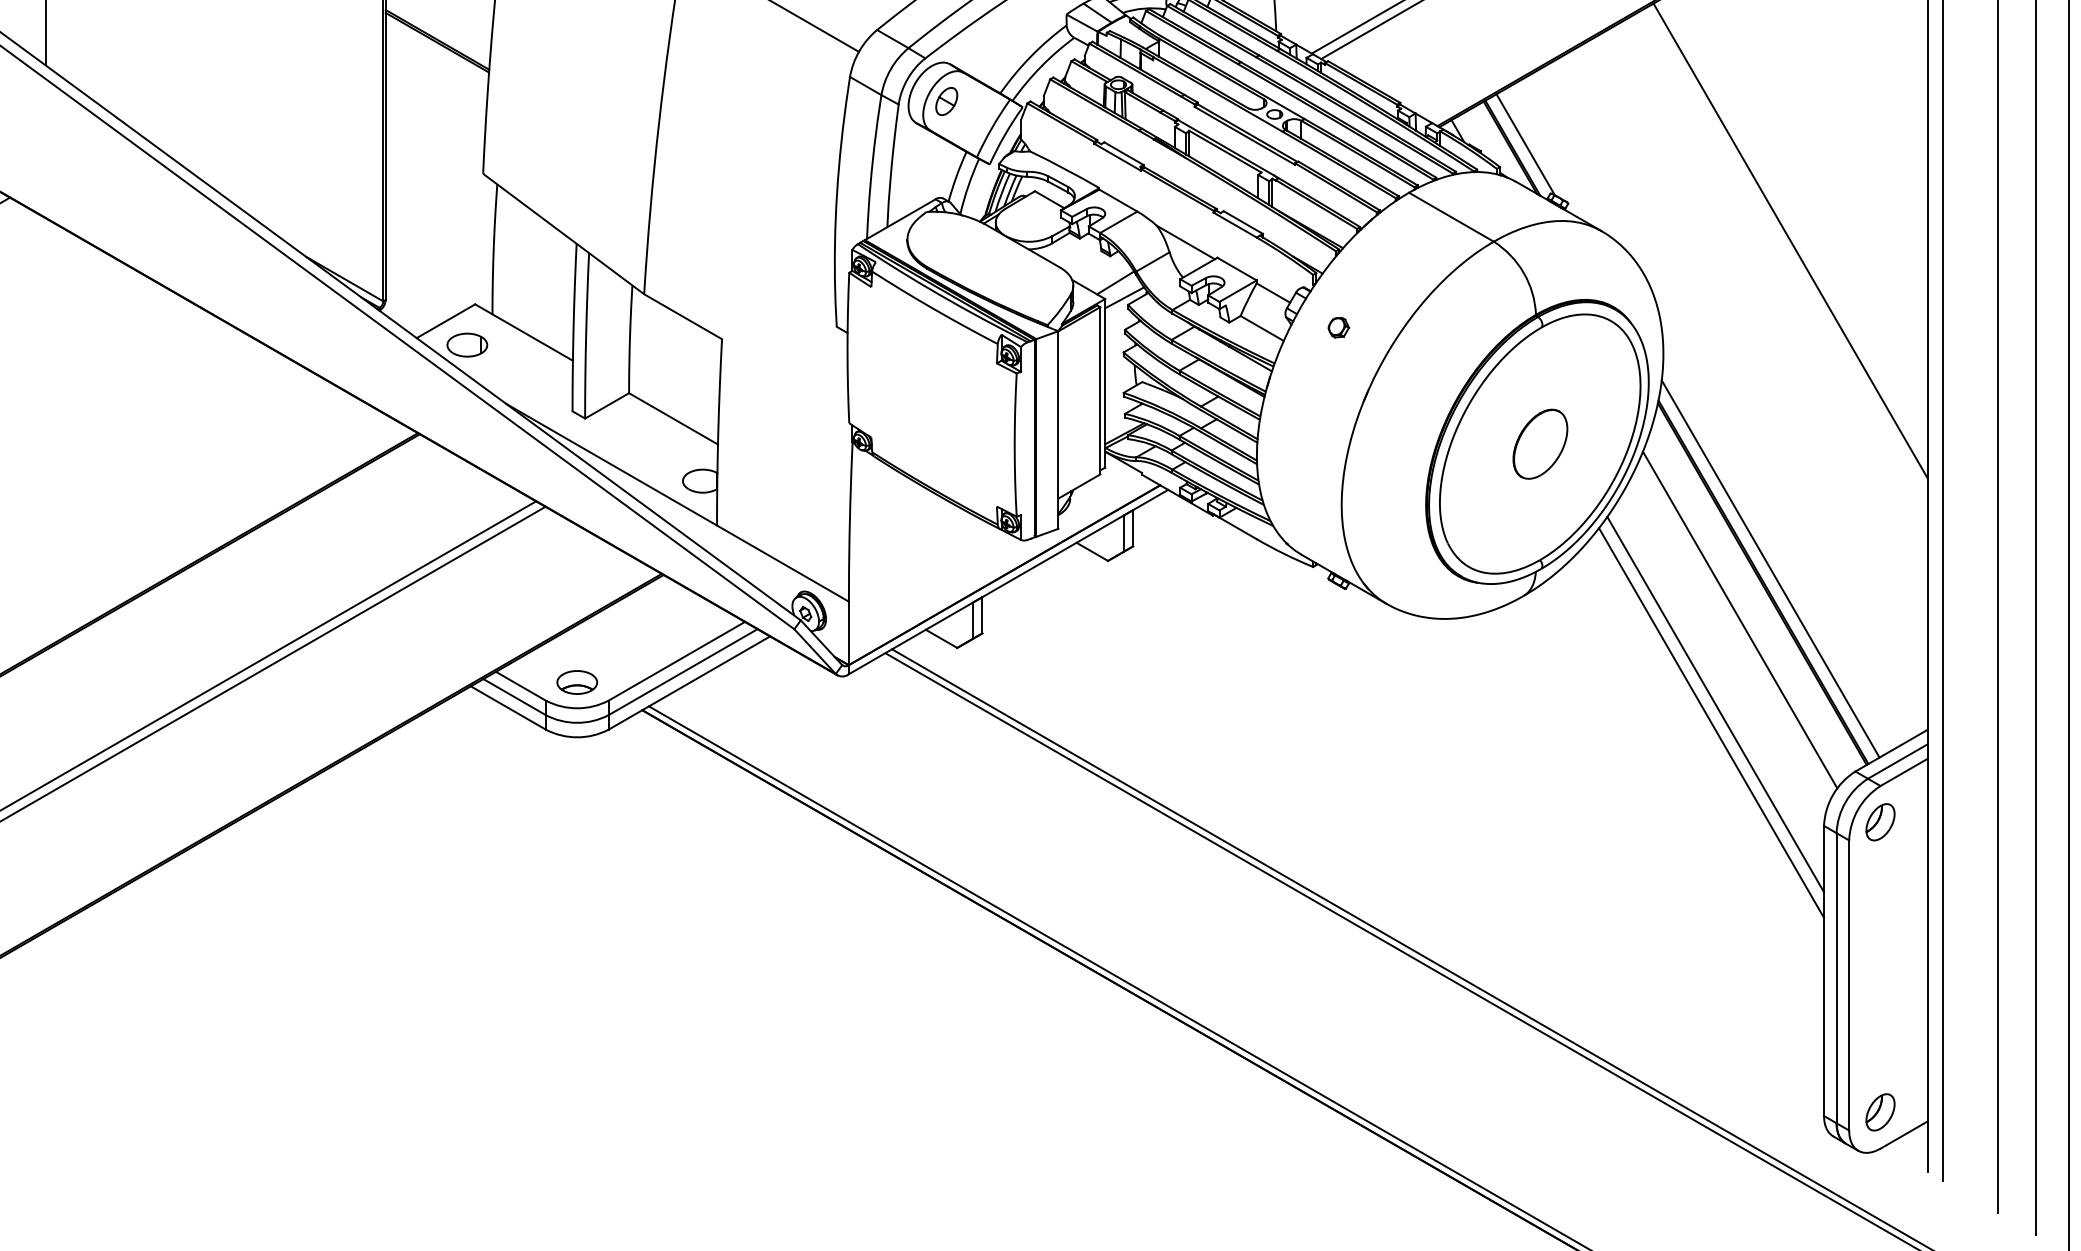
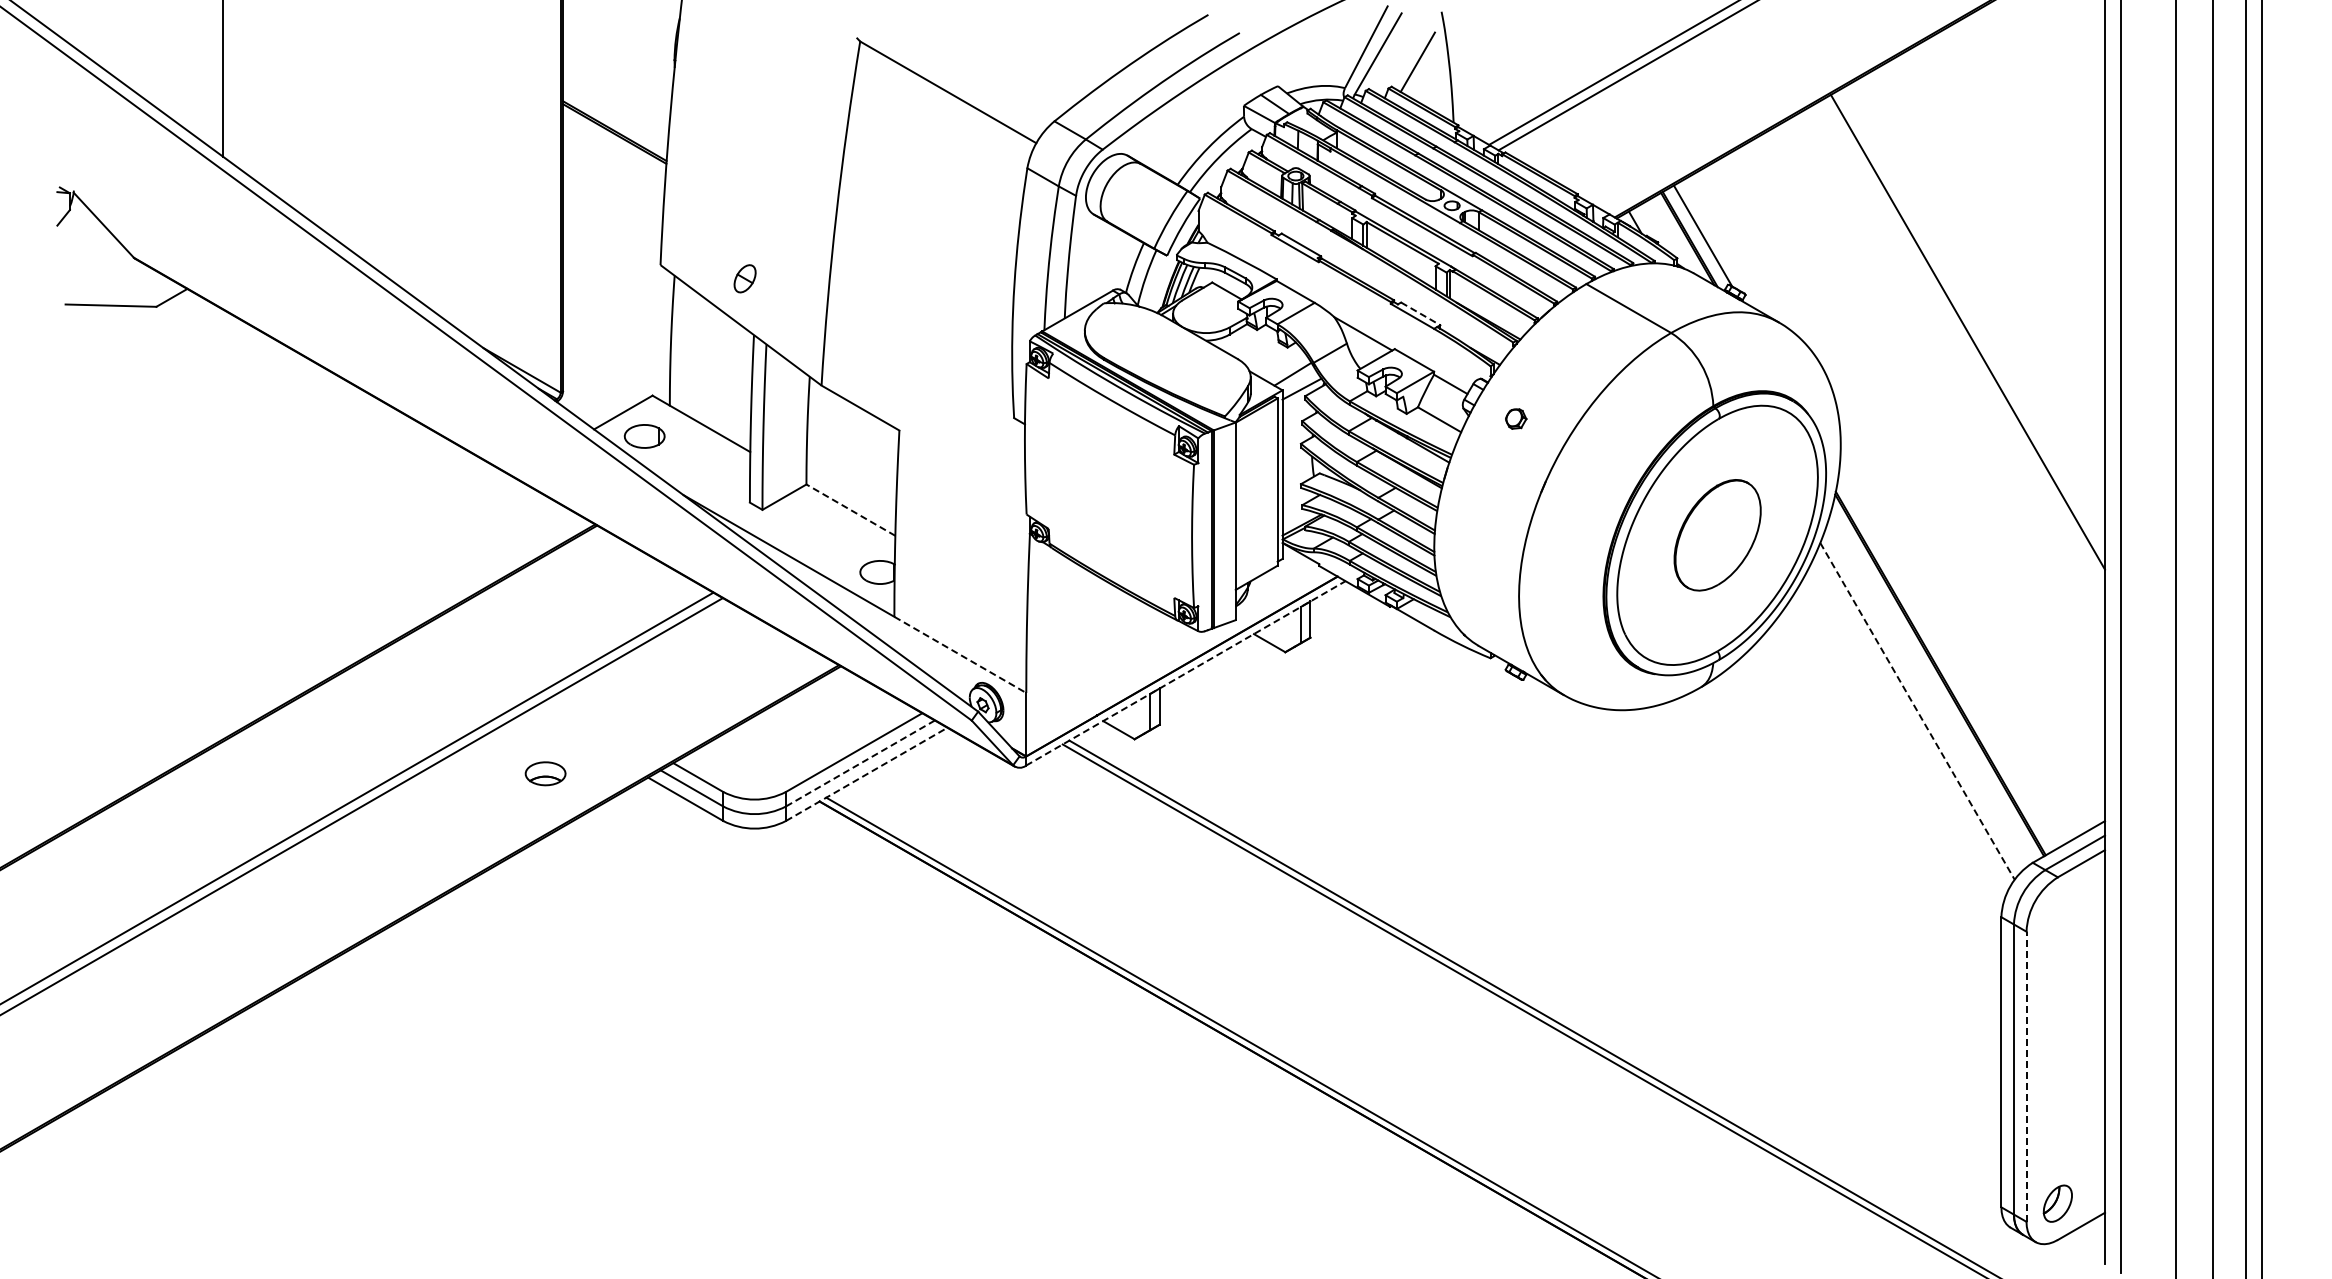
part: (946, 101) -> (744, 278), moved
line: (1243, 222) -> (1420, 313), solid -> dashed
line: (673, 418) -> (850, 509), solid -> dashed
part: (1540, 444) -> (1717, 535), size x1.6
line: (783, 564) -> (960, 655), solid -> dashed
line: (1770, 568) -> (1947, 659), removed
line: (1009, 582) -> (1186, 673), solid -> dashed
line: (1740, 620) -> (1917, 711), solid -> dashed
line: (683, 672) -> (860, 763), solid -> dashed
part: (577, 682) -> (545, 773), moved
line: (690, 683) -> (867, 774), solid -> dashed
line: (1715, 704) -> (1892, 795), removed
line: (1711, 723) -> (1888, 814), removed
part: (1880, 822) -> (2057, 913), removed
line: (1849, 985) -> (2026, 1076), solid -> dashed

